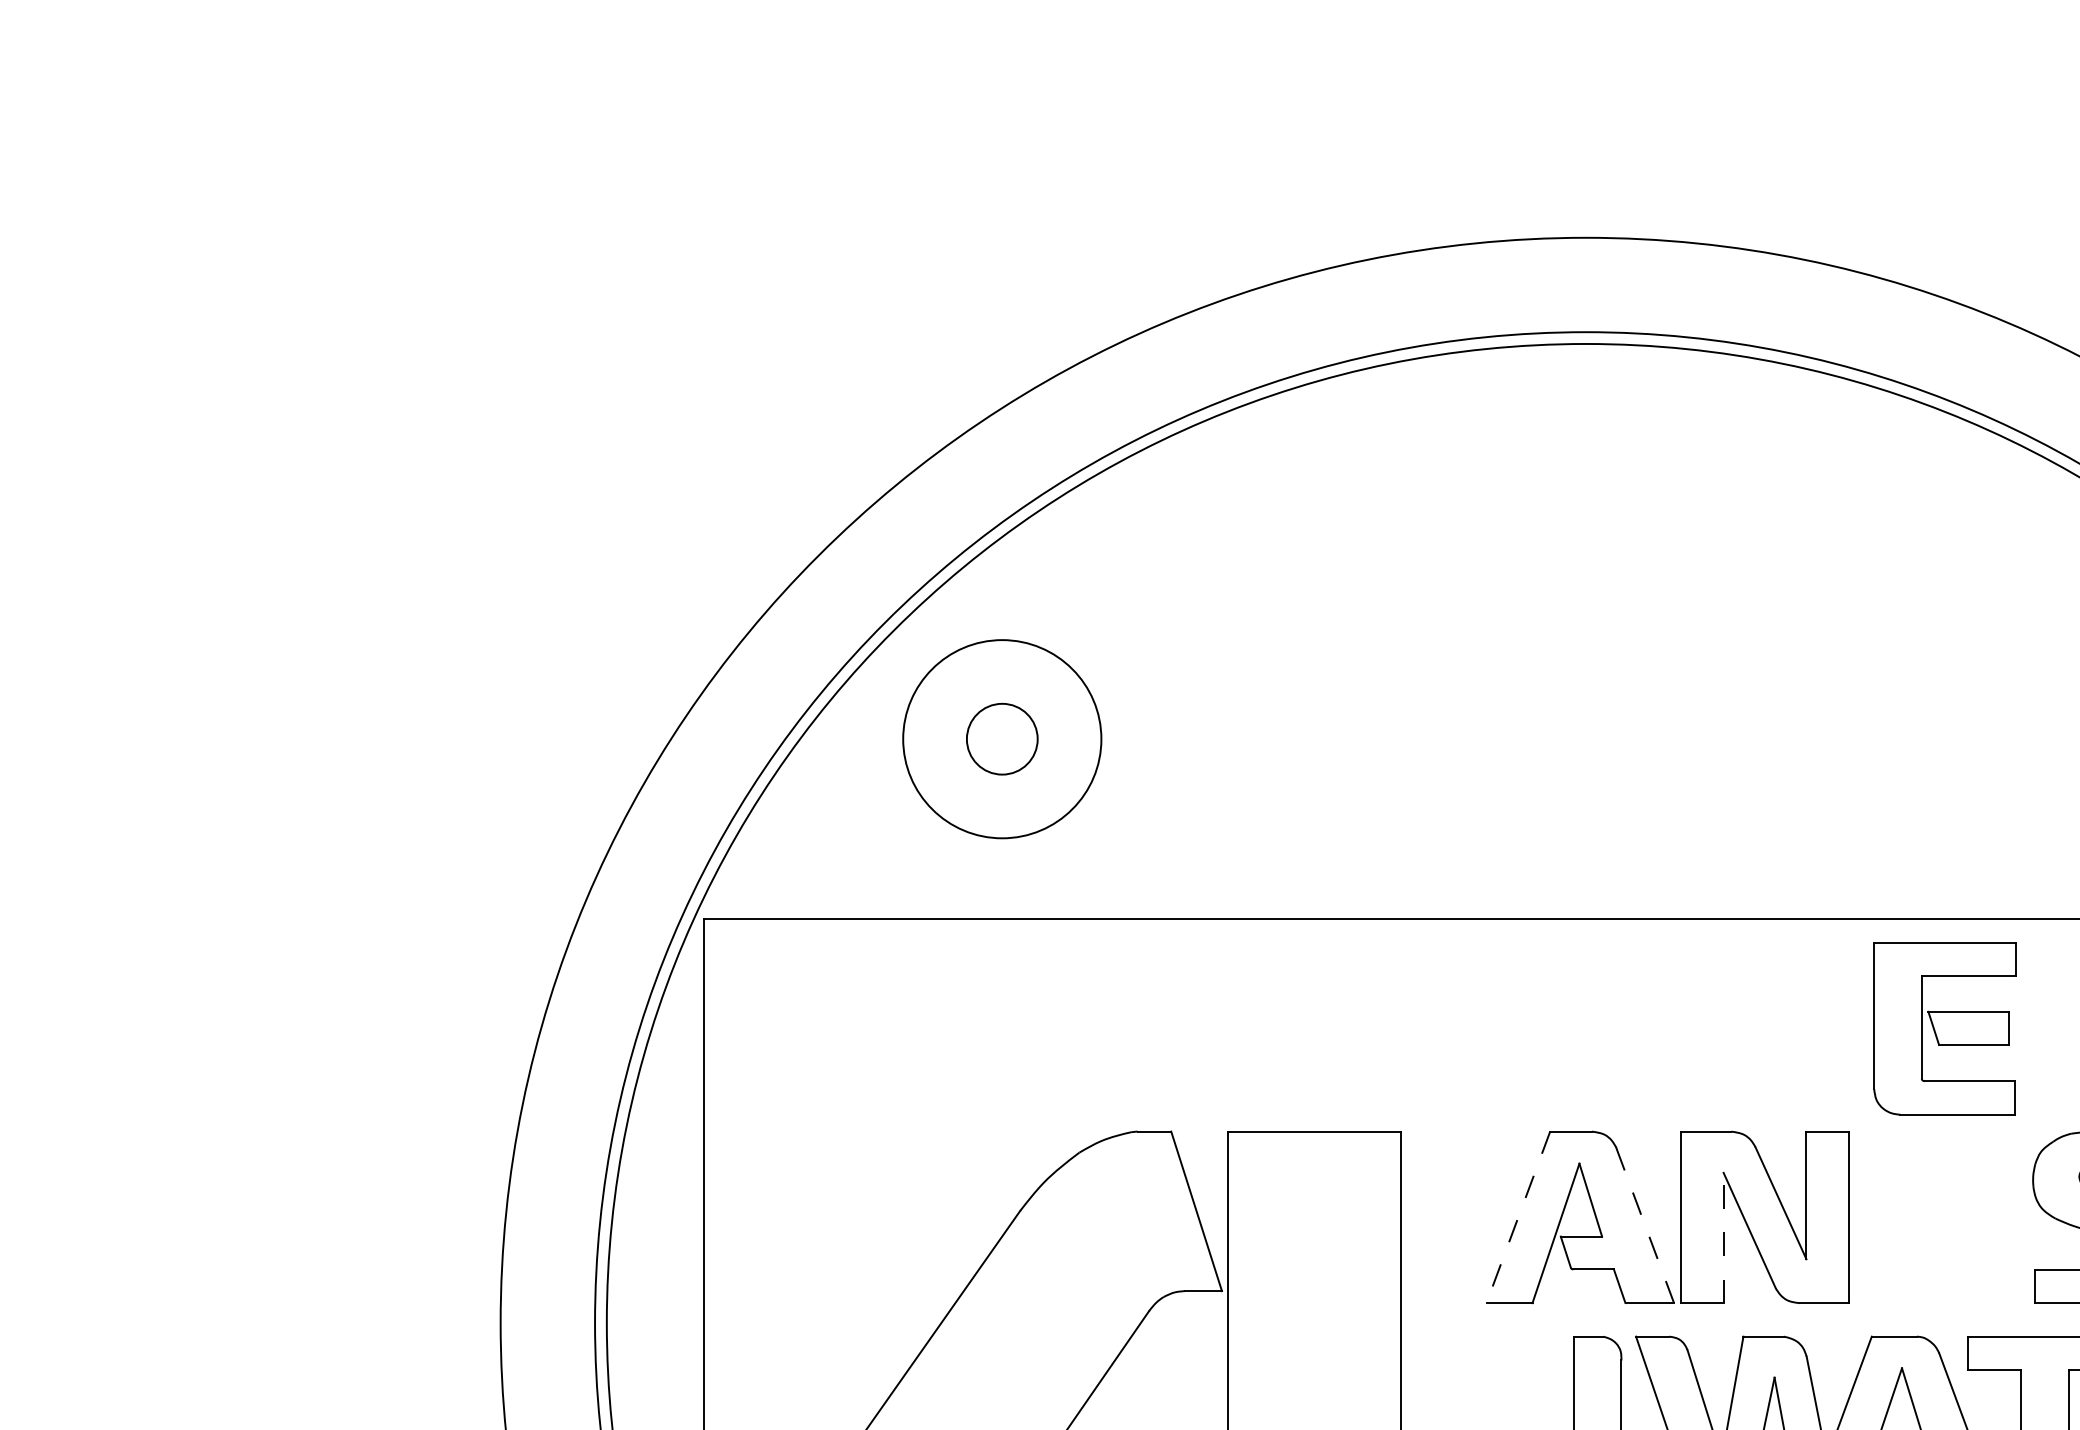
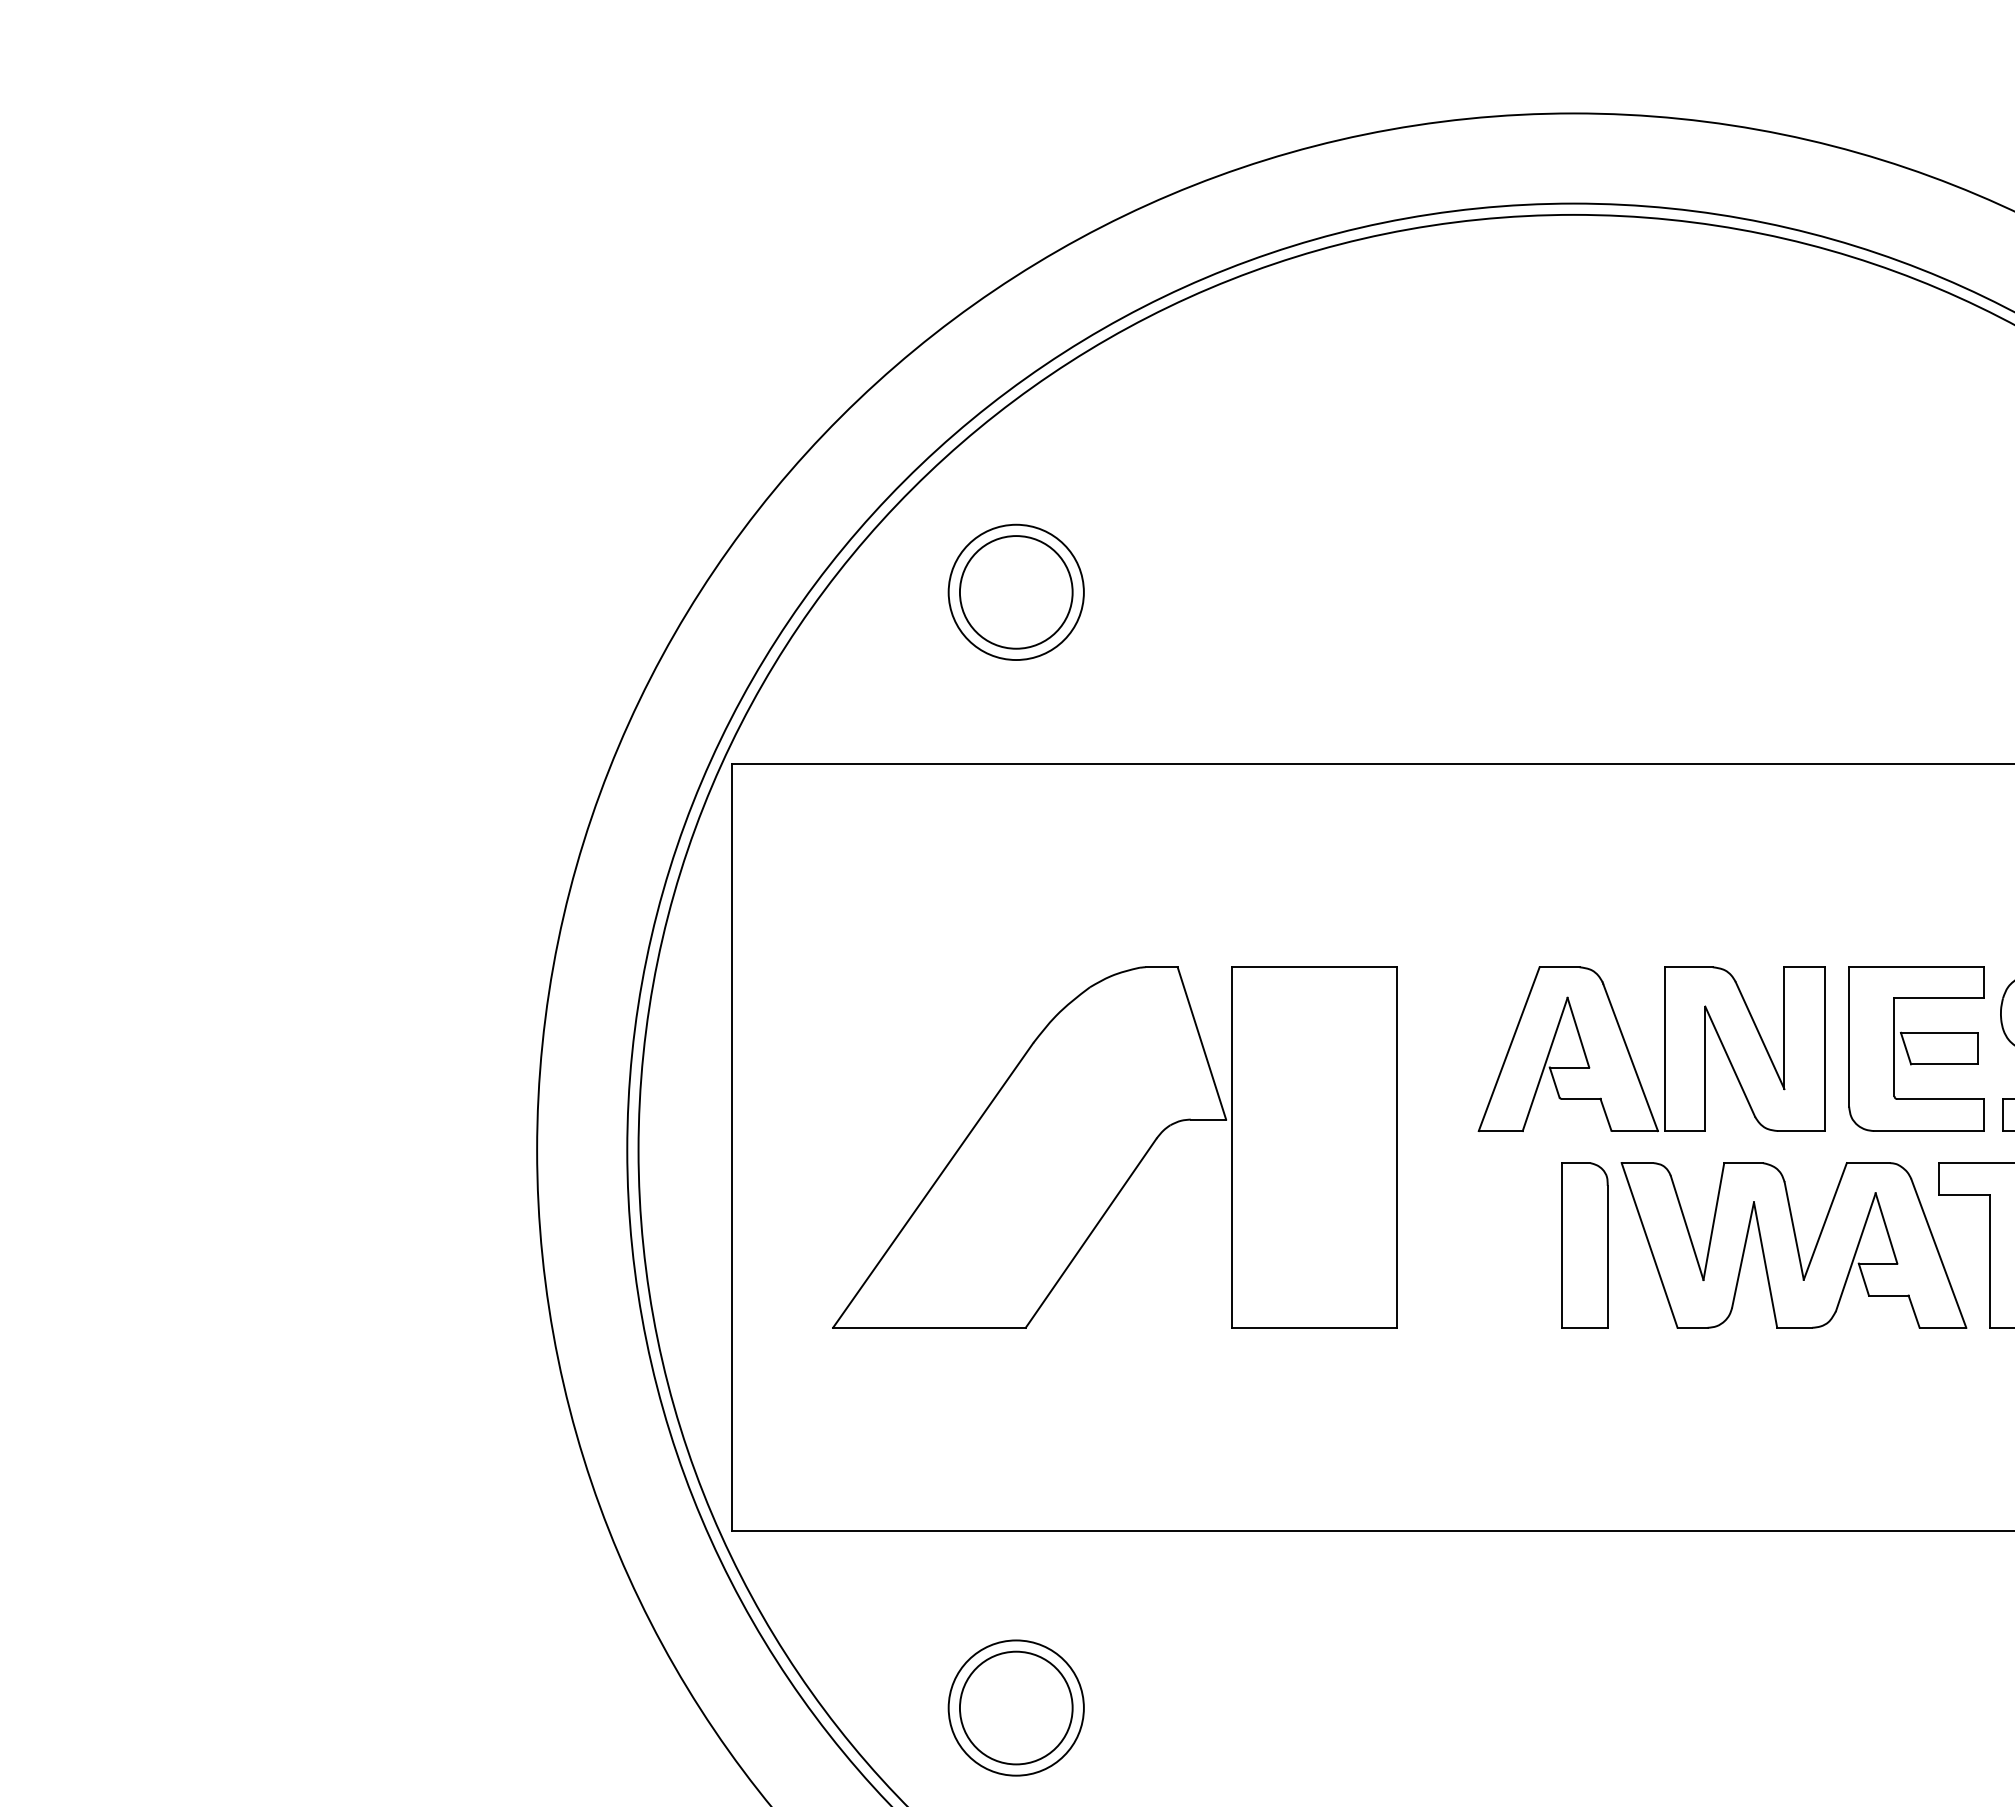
circle: (1001, 739) -> (1015, 592), size x0.71
circle: (1001, 739) -> (1015, 592), size x1.67
part: (1944, 1028) -> (1916, 1048), moved
line: (1518, 1217) -> (1509, 1049), dashed -> solid
line: (1645, 1226) -> (1630, 1057), dashed -> solid
line: (1723, 1237) -> (1705, 1068), dashed -> solid

